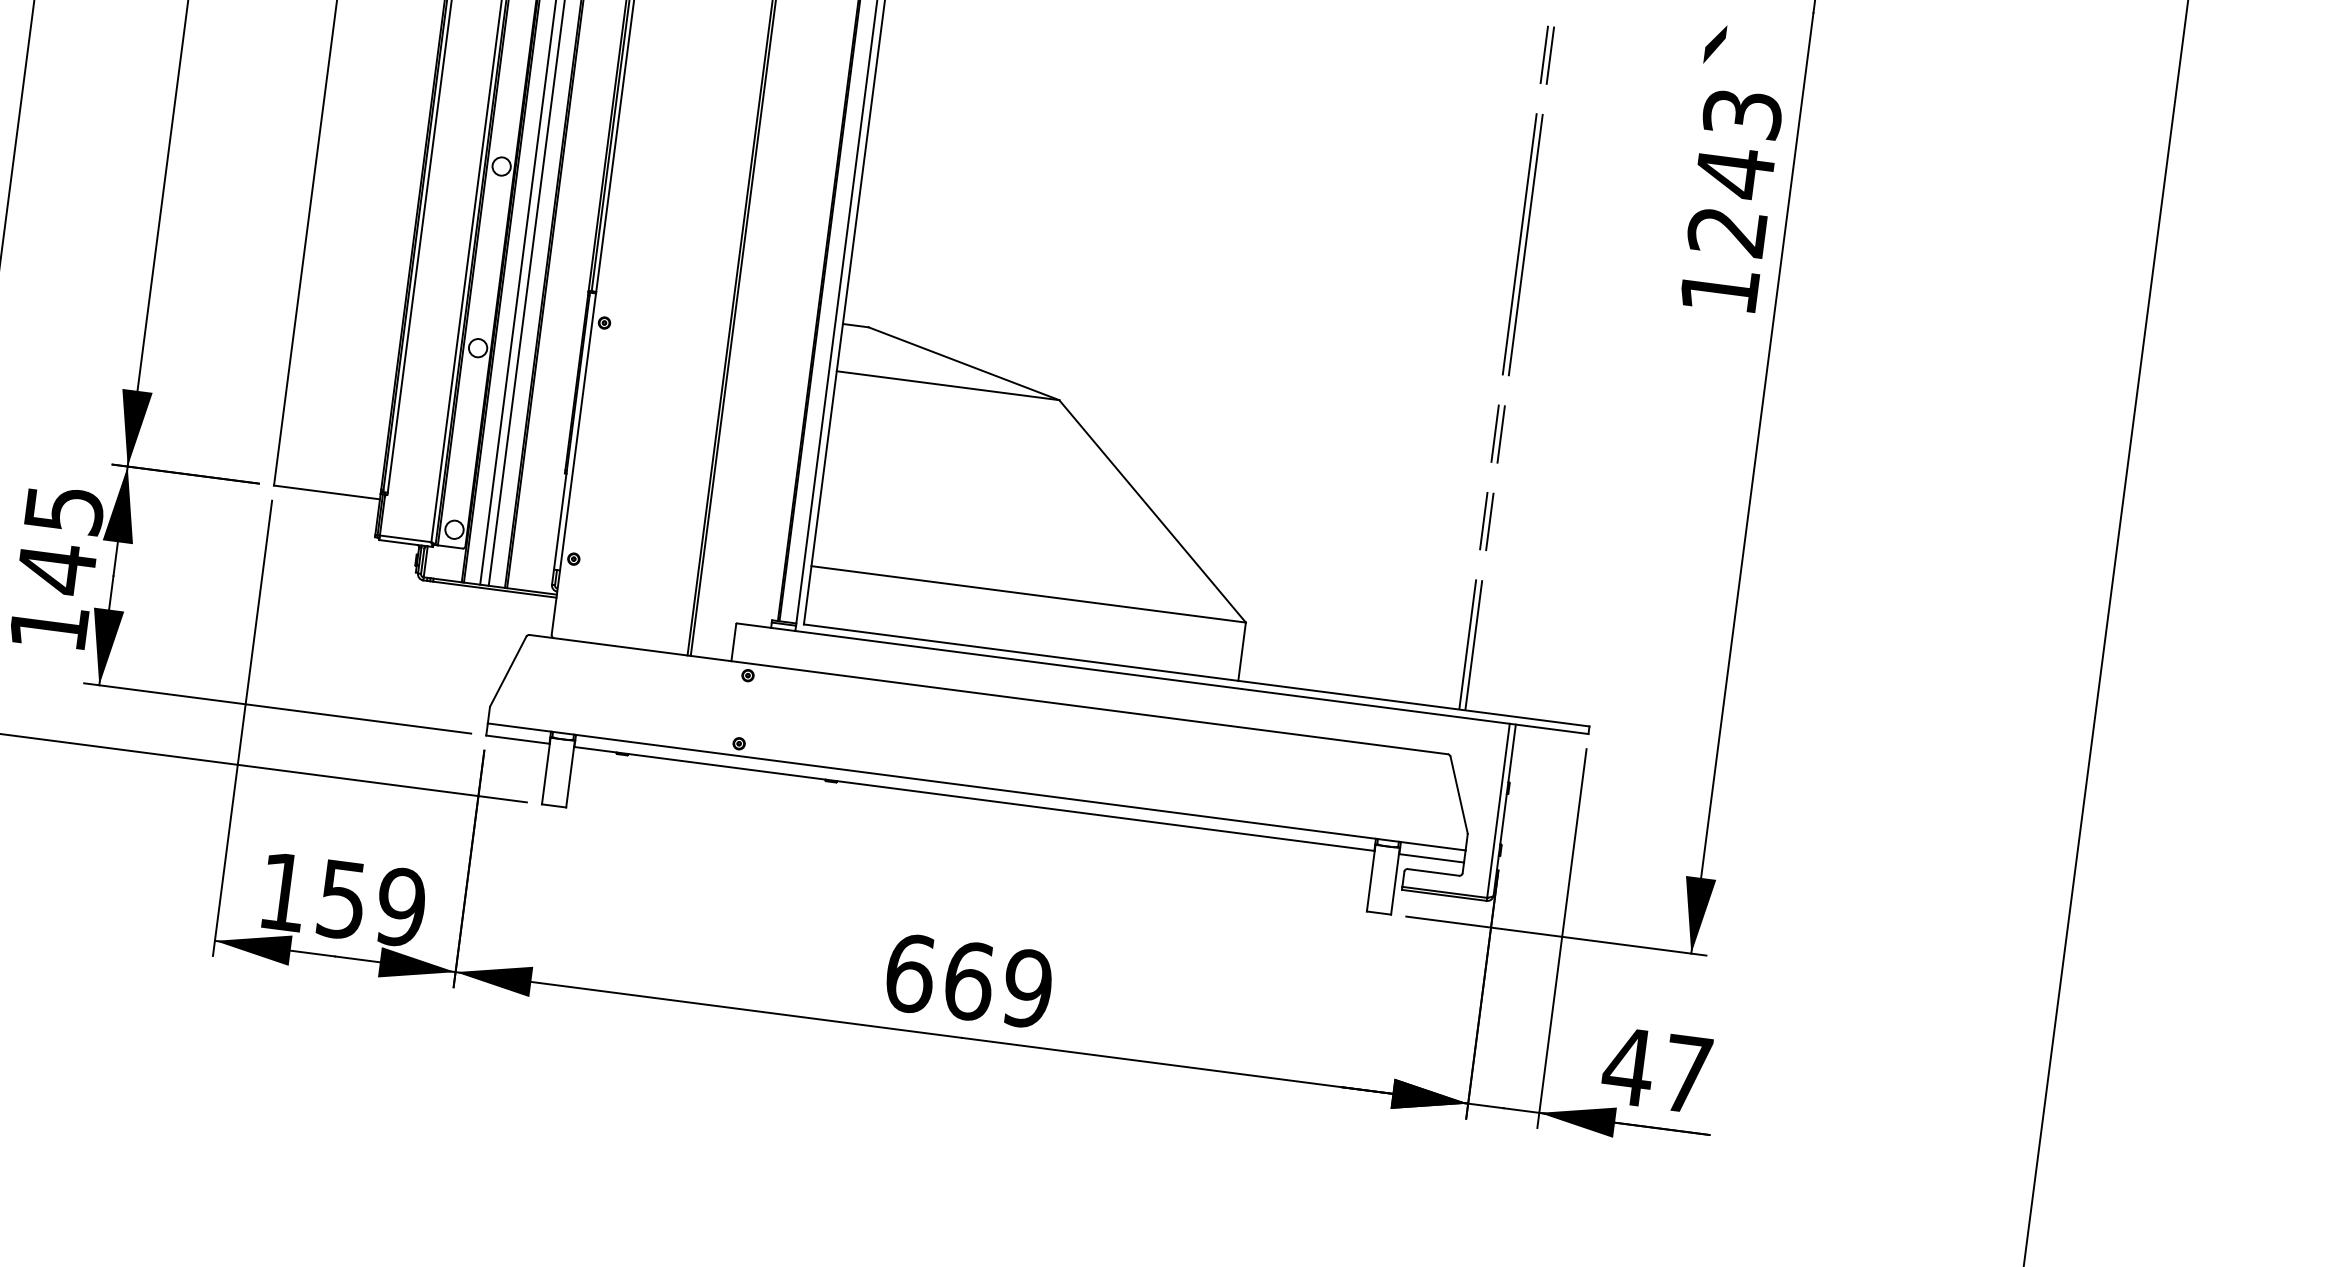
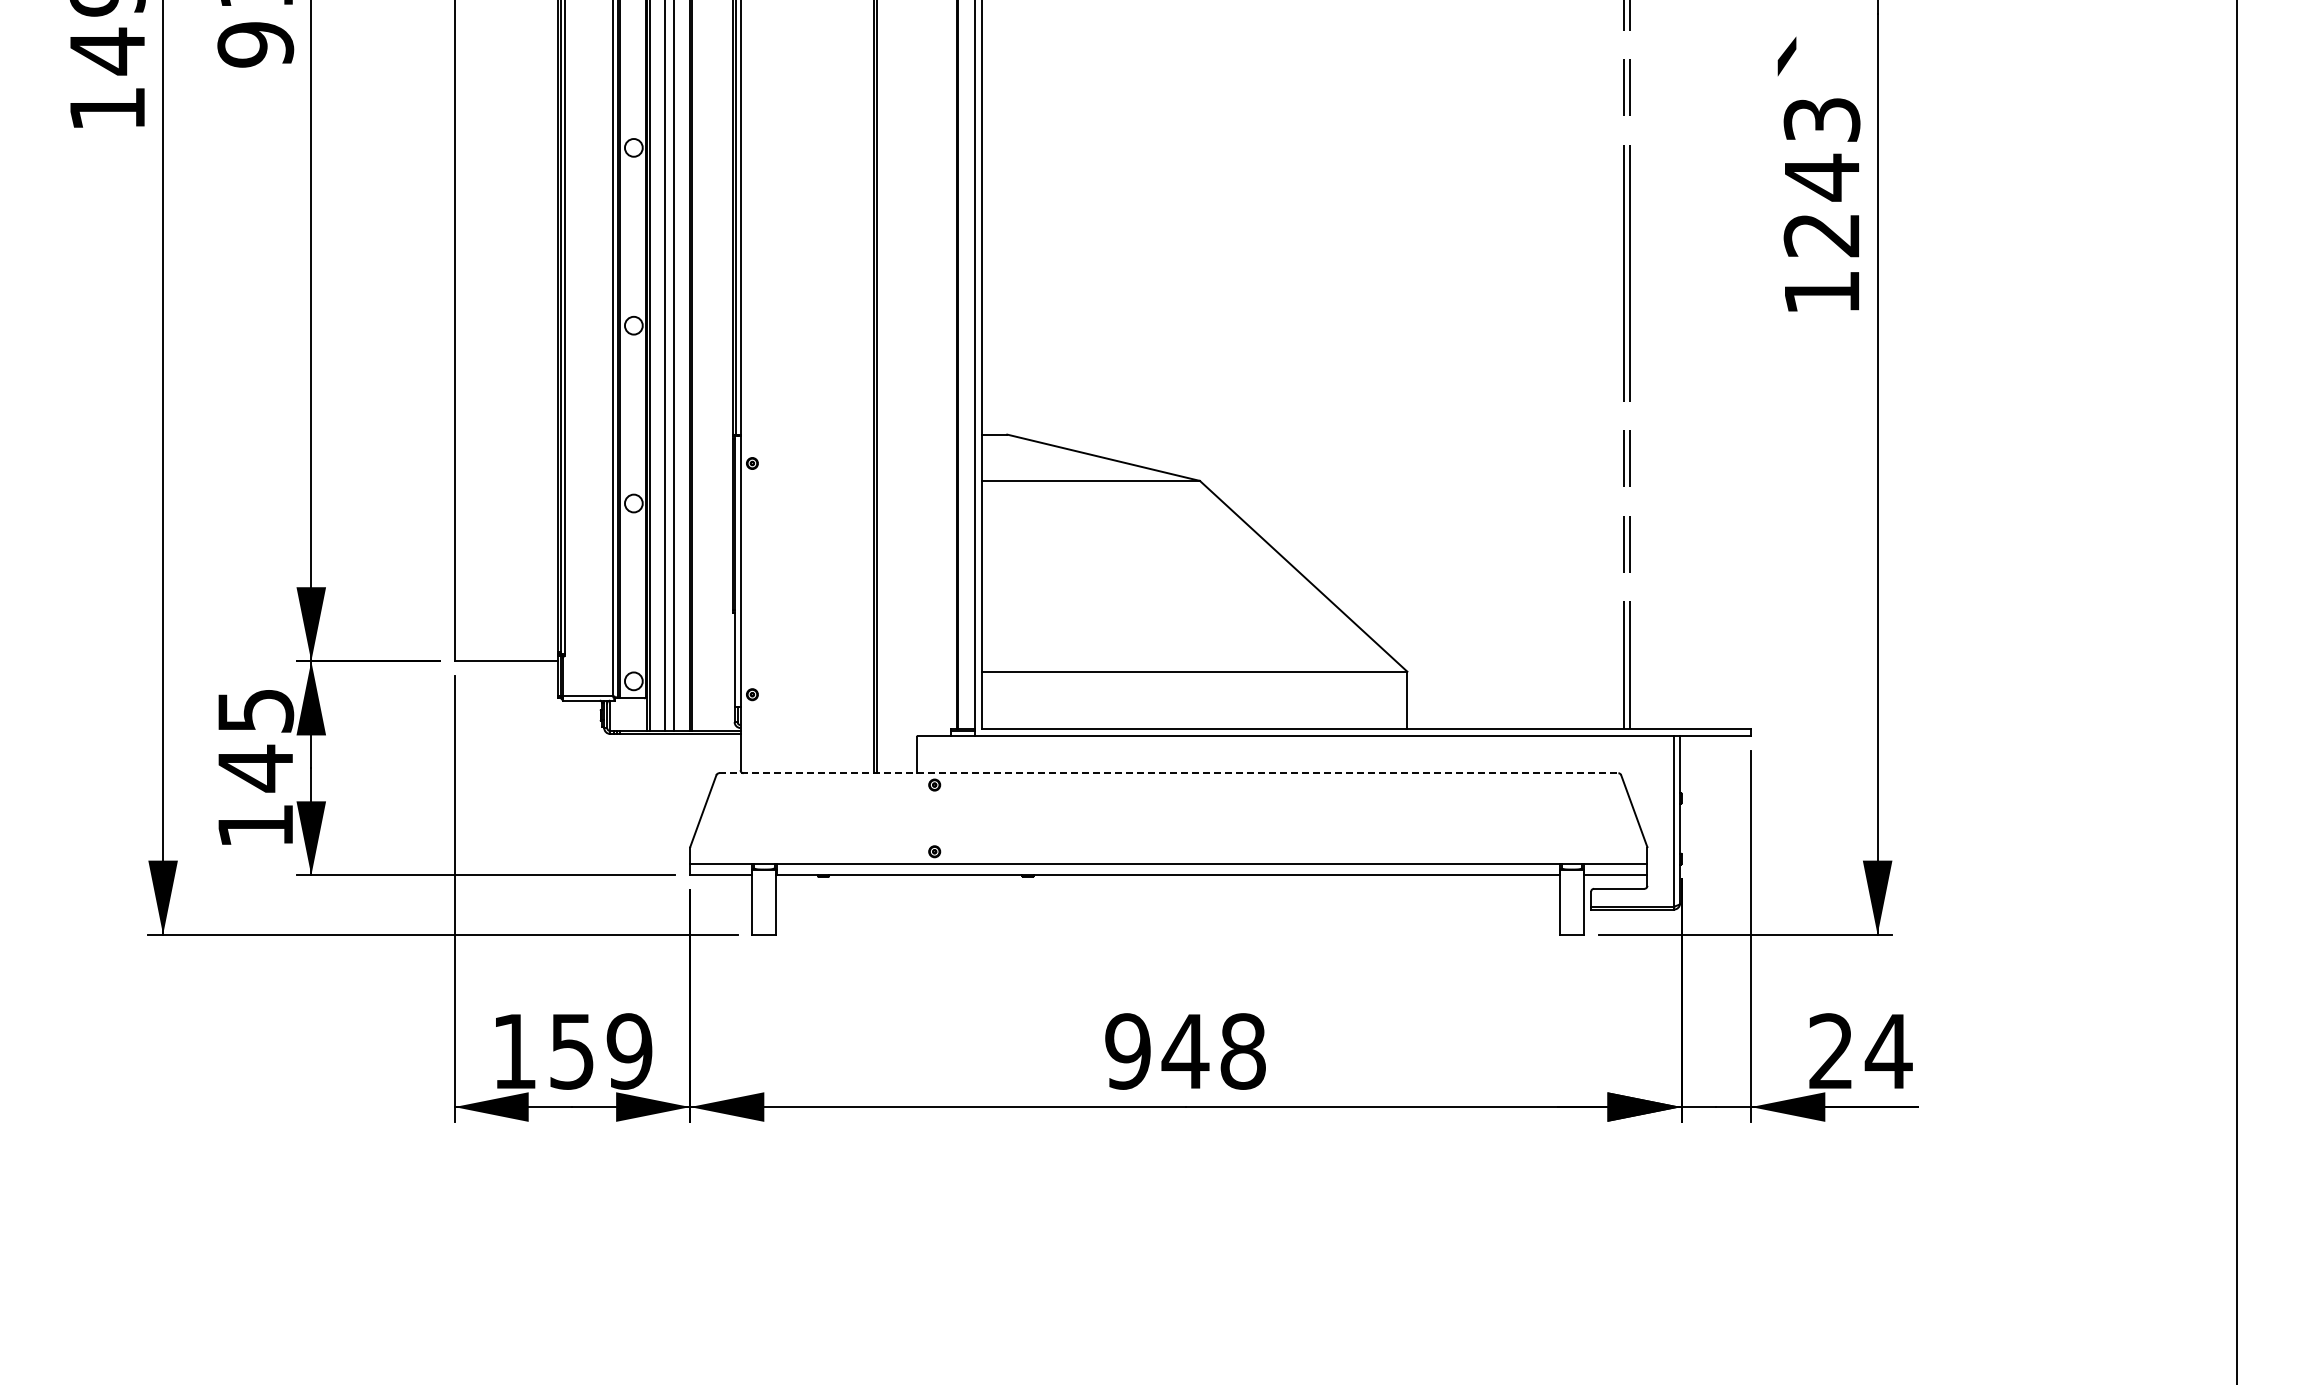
line: (988, 694) -> (1168, 773), solid -> dashed
text: (968, 981) -> (1185, 1051), 669 -> 948
text: (1657, 1069) -> (1859, 1050), 47 -> 24

